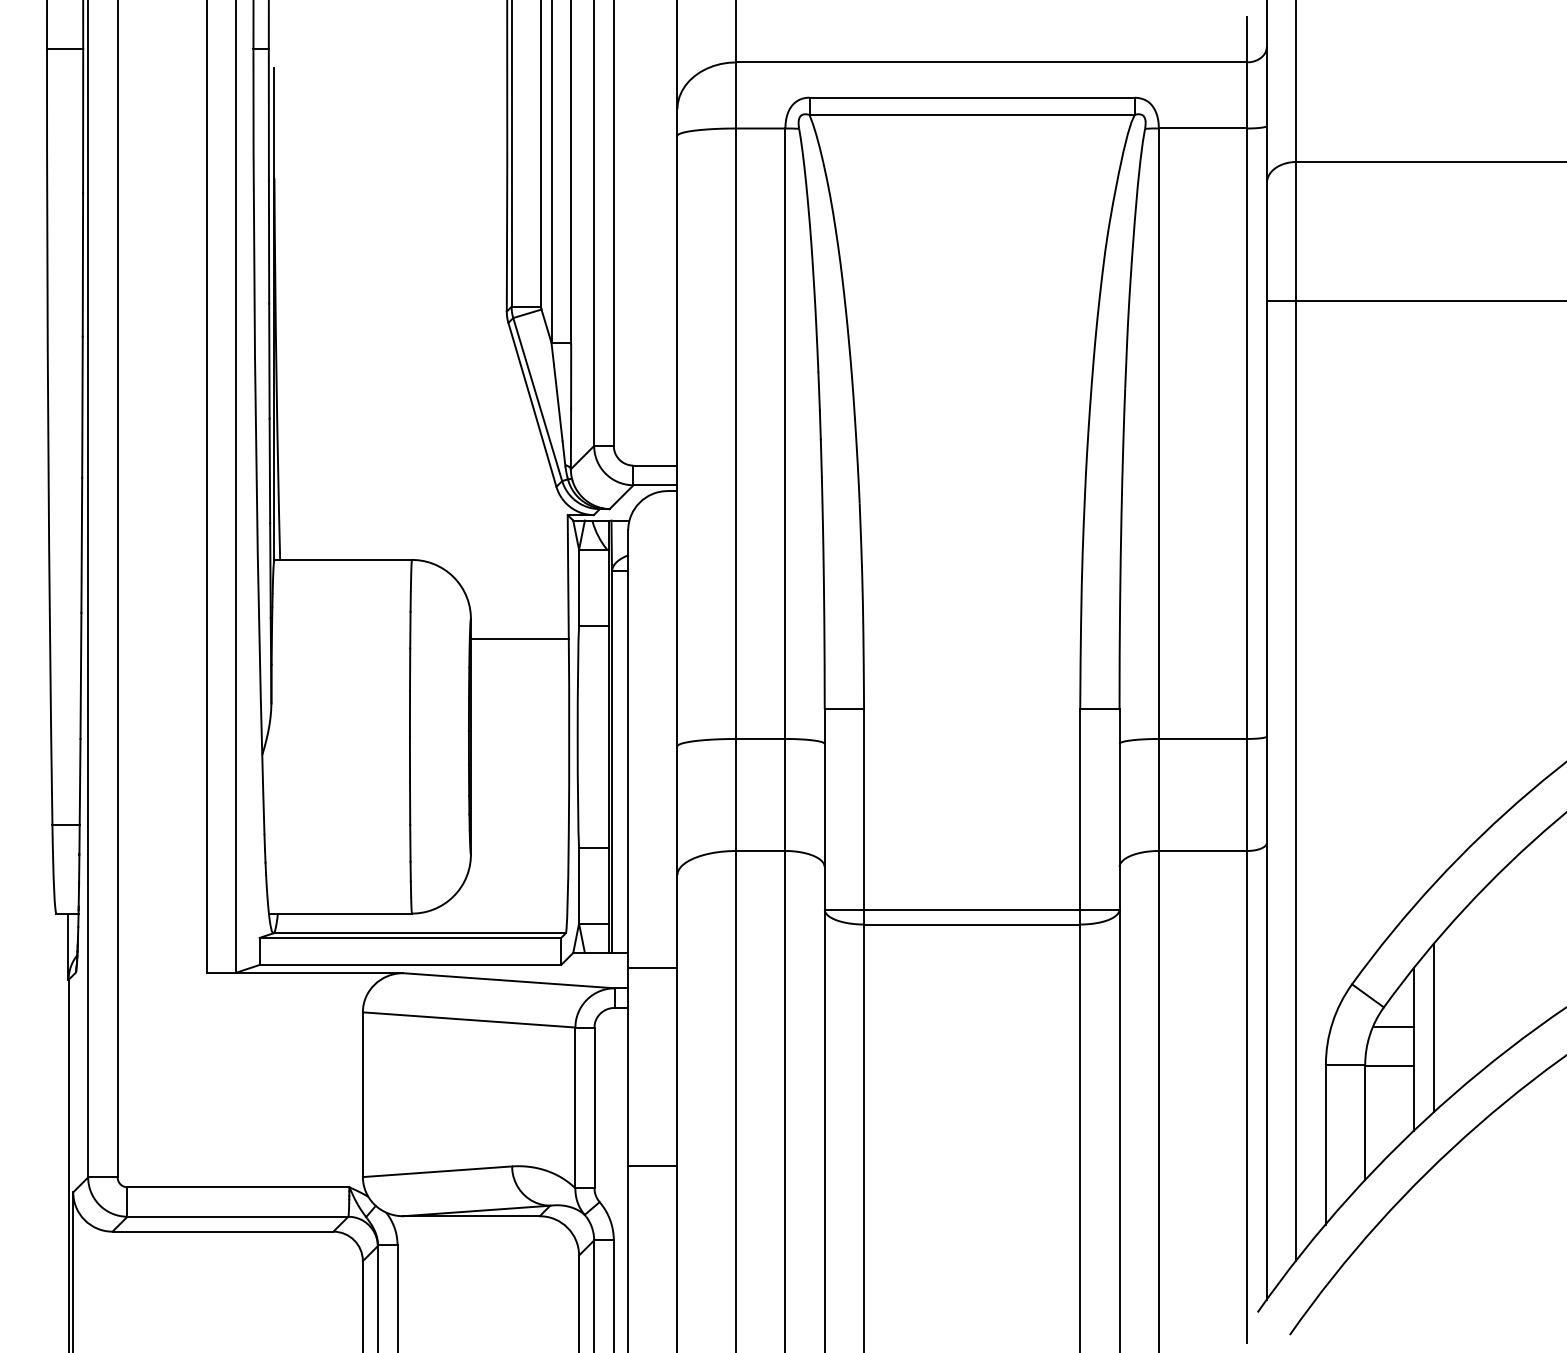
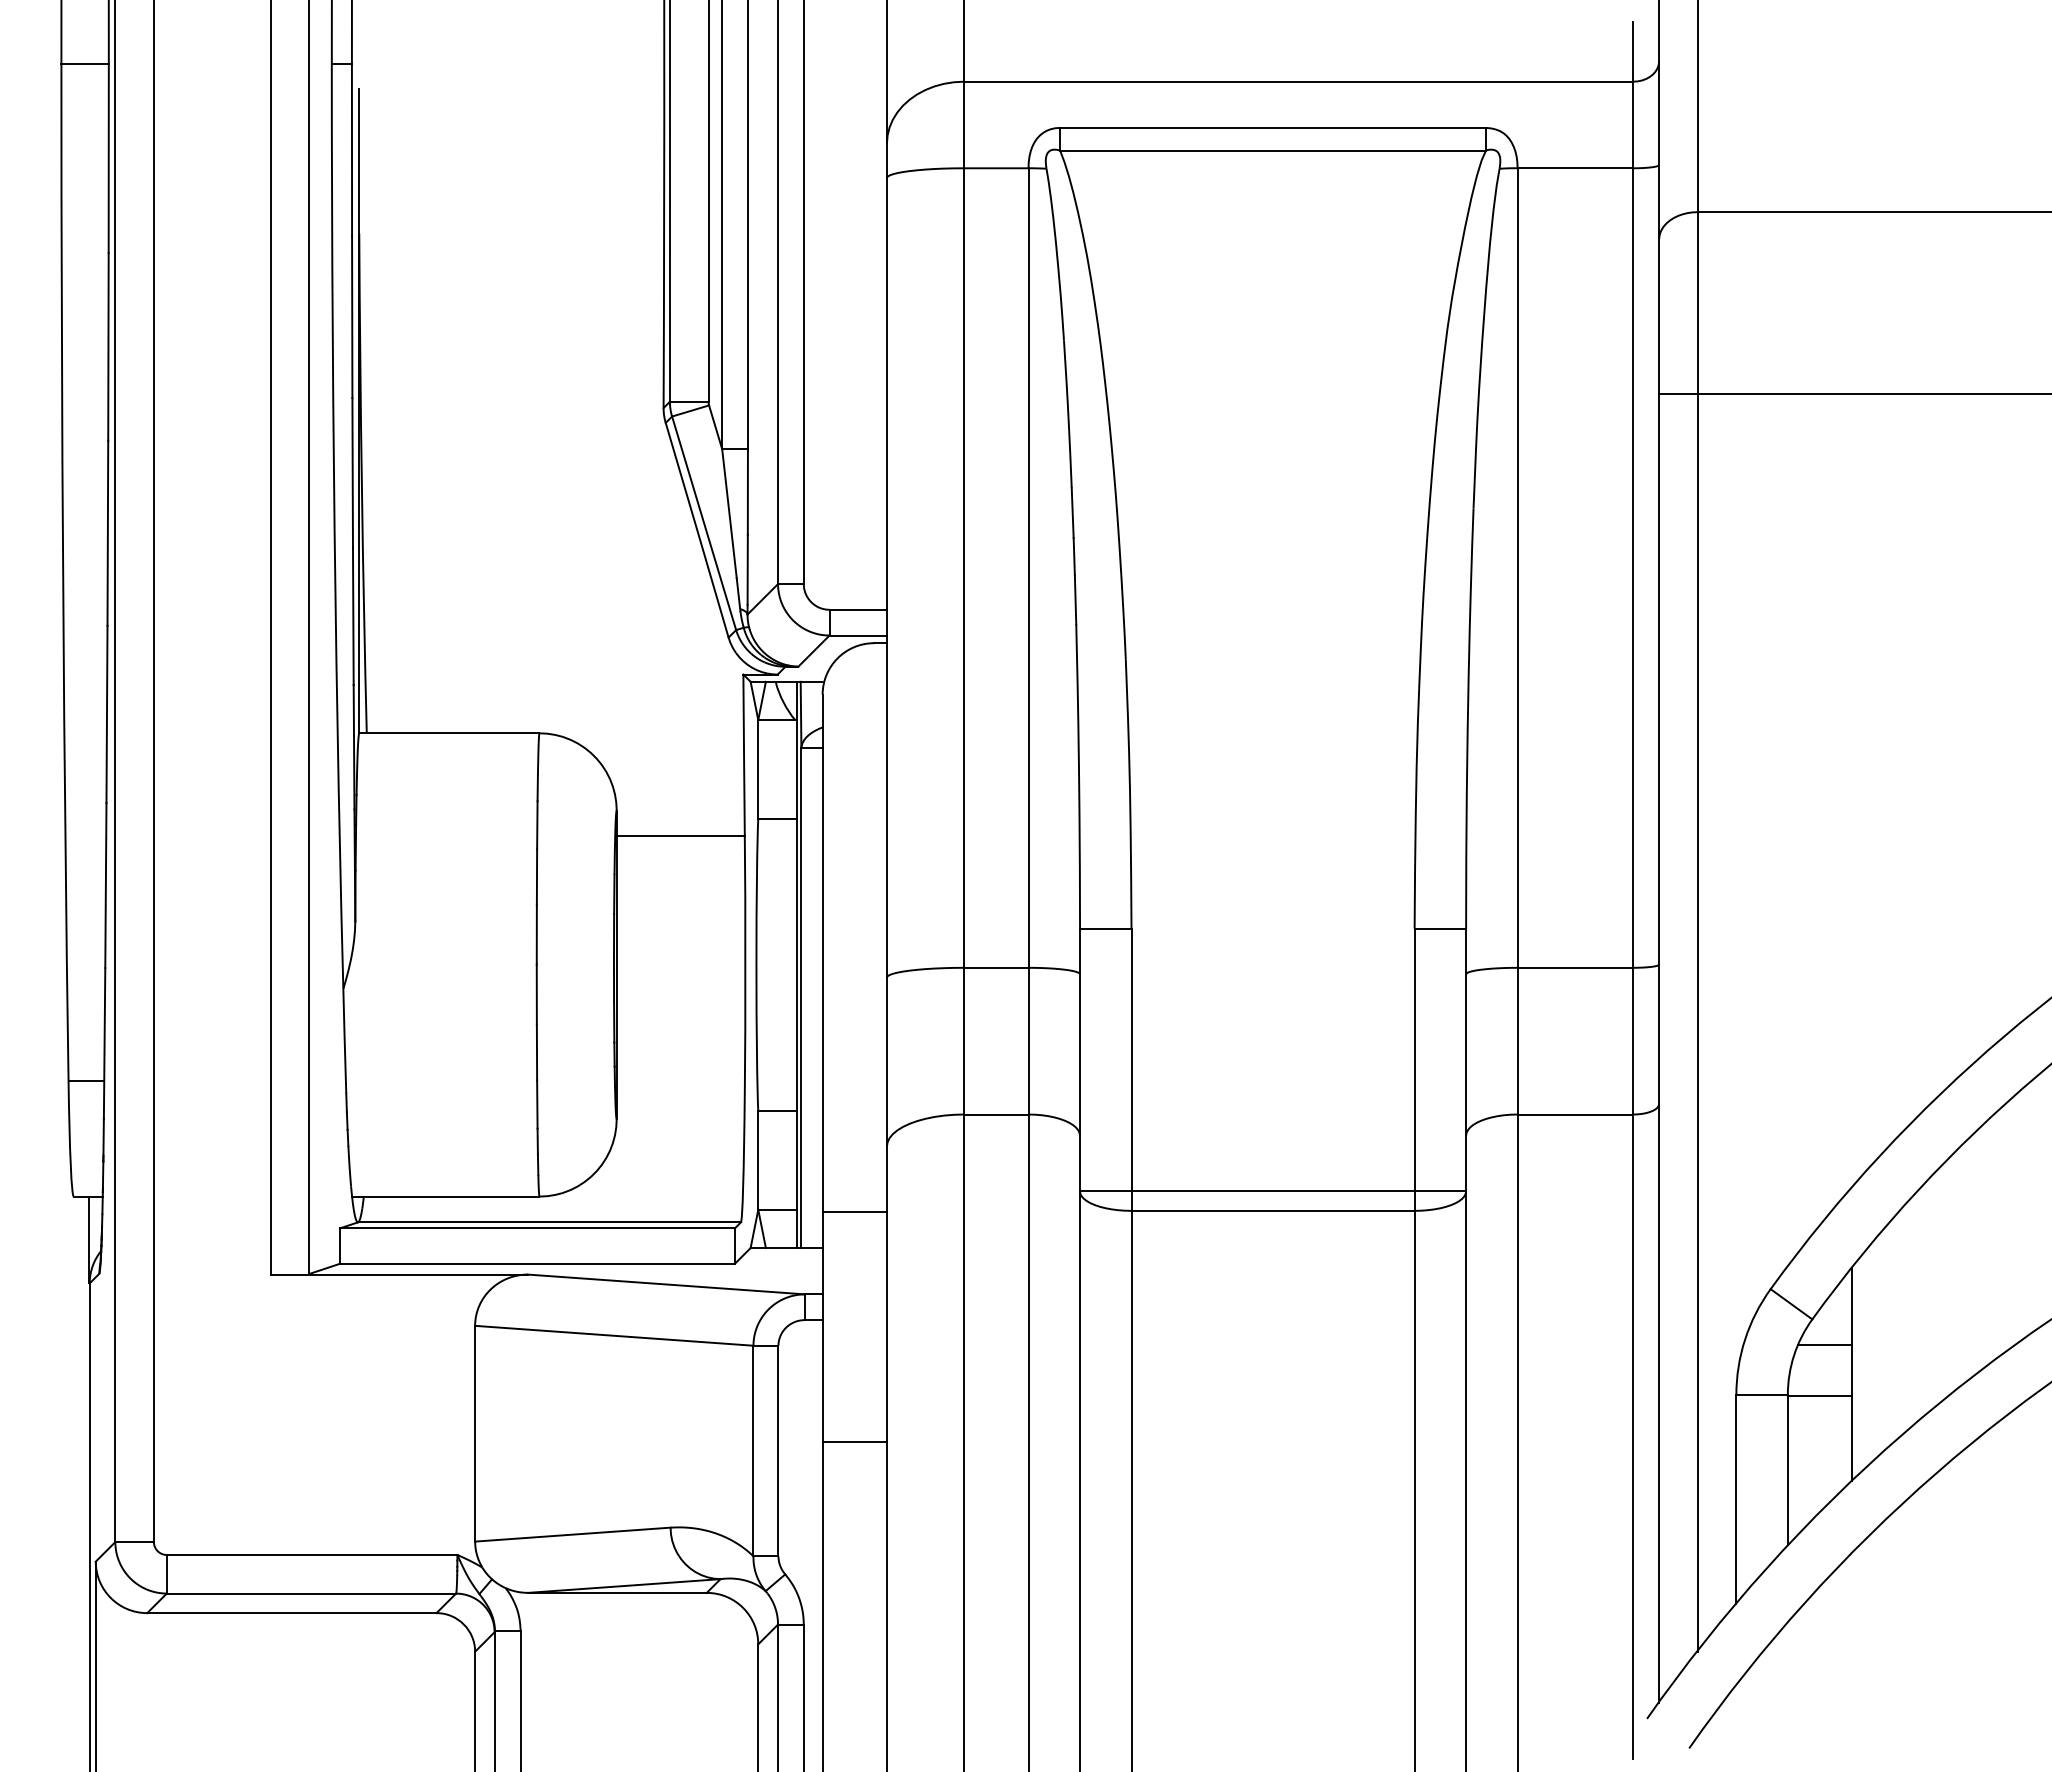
line: (652, 967) -> (854, 1212), moved
line: (1433, 1028) -> (1877, 1347), removed
line: (652, 1166) -> (854, 1442), moved

